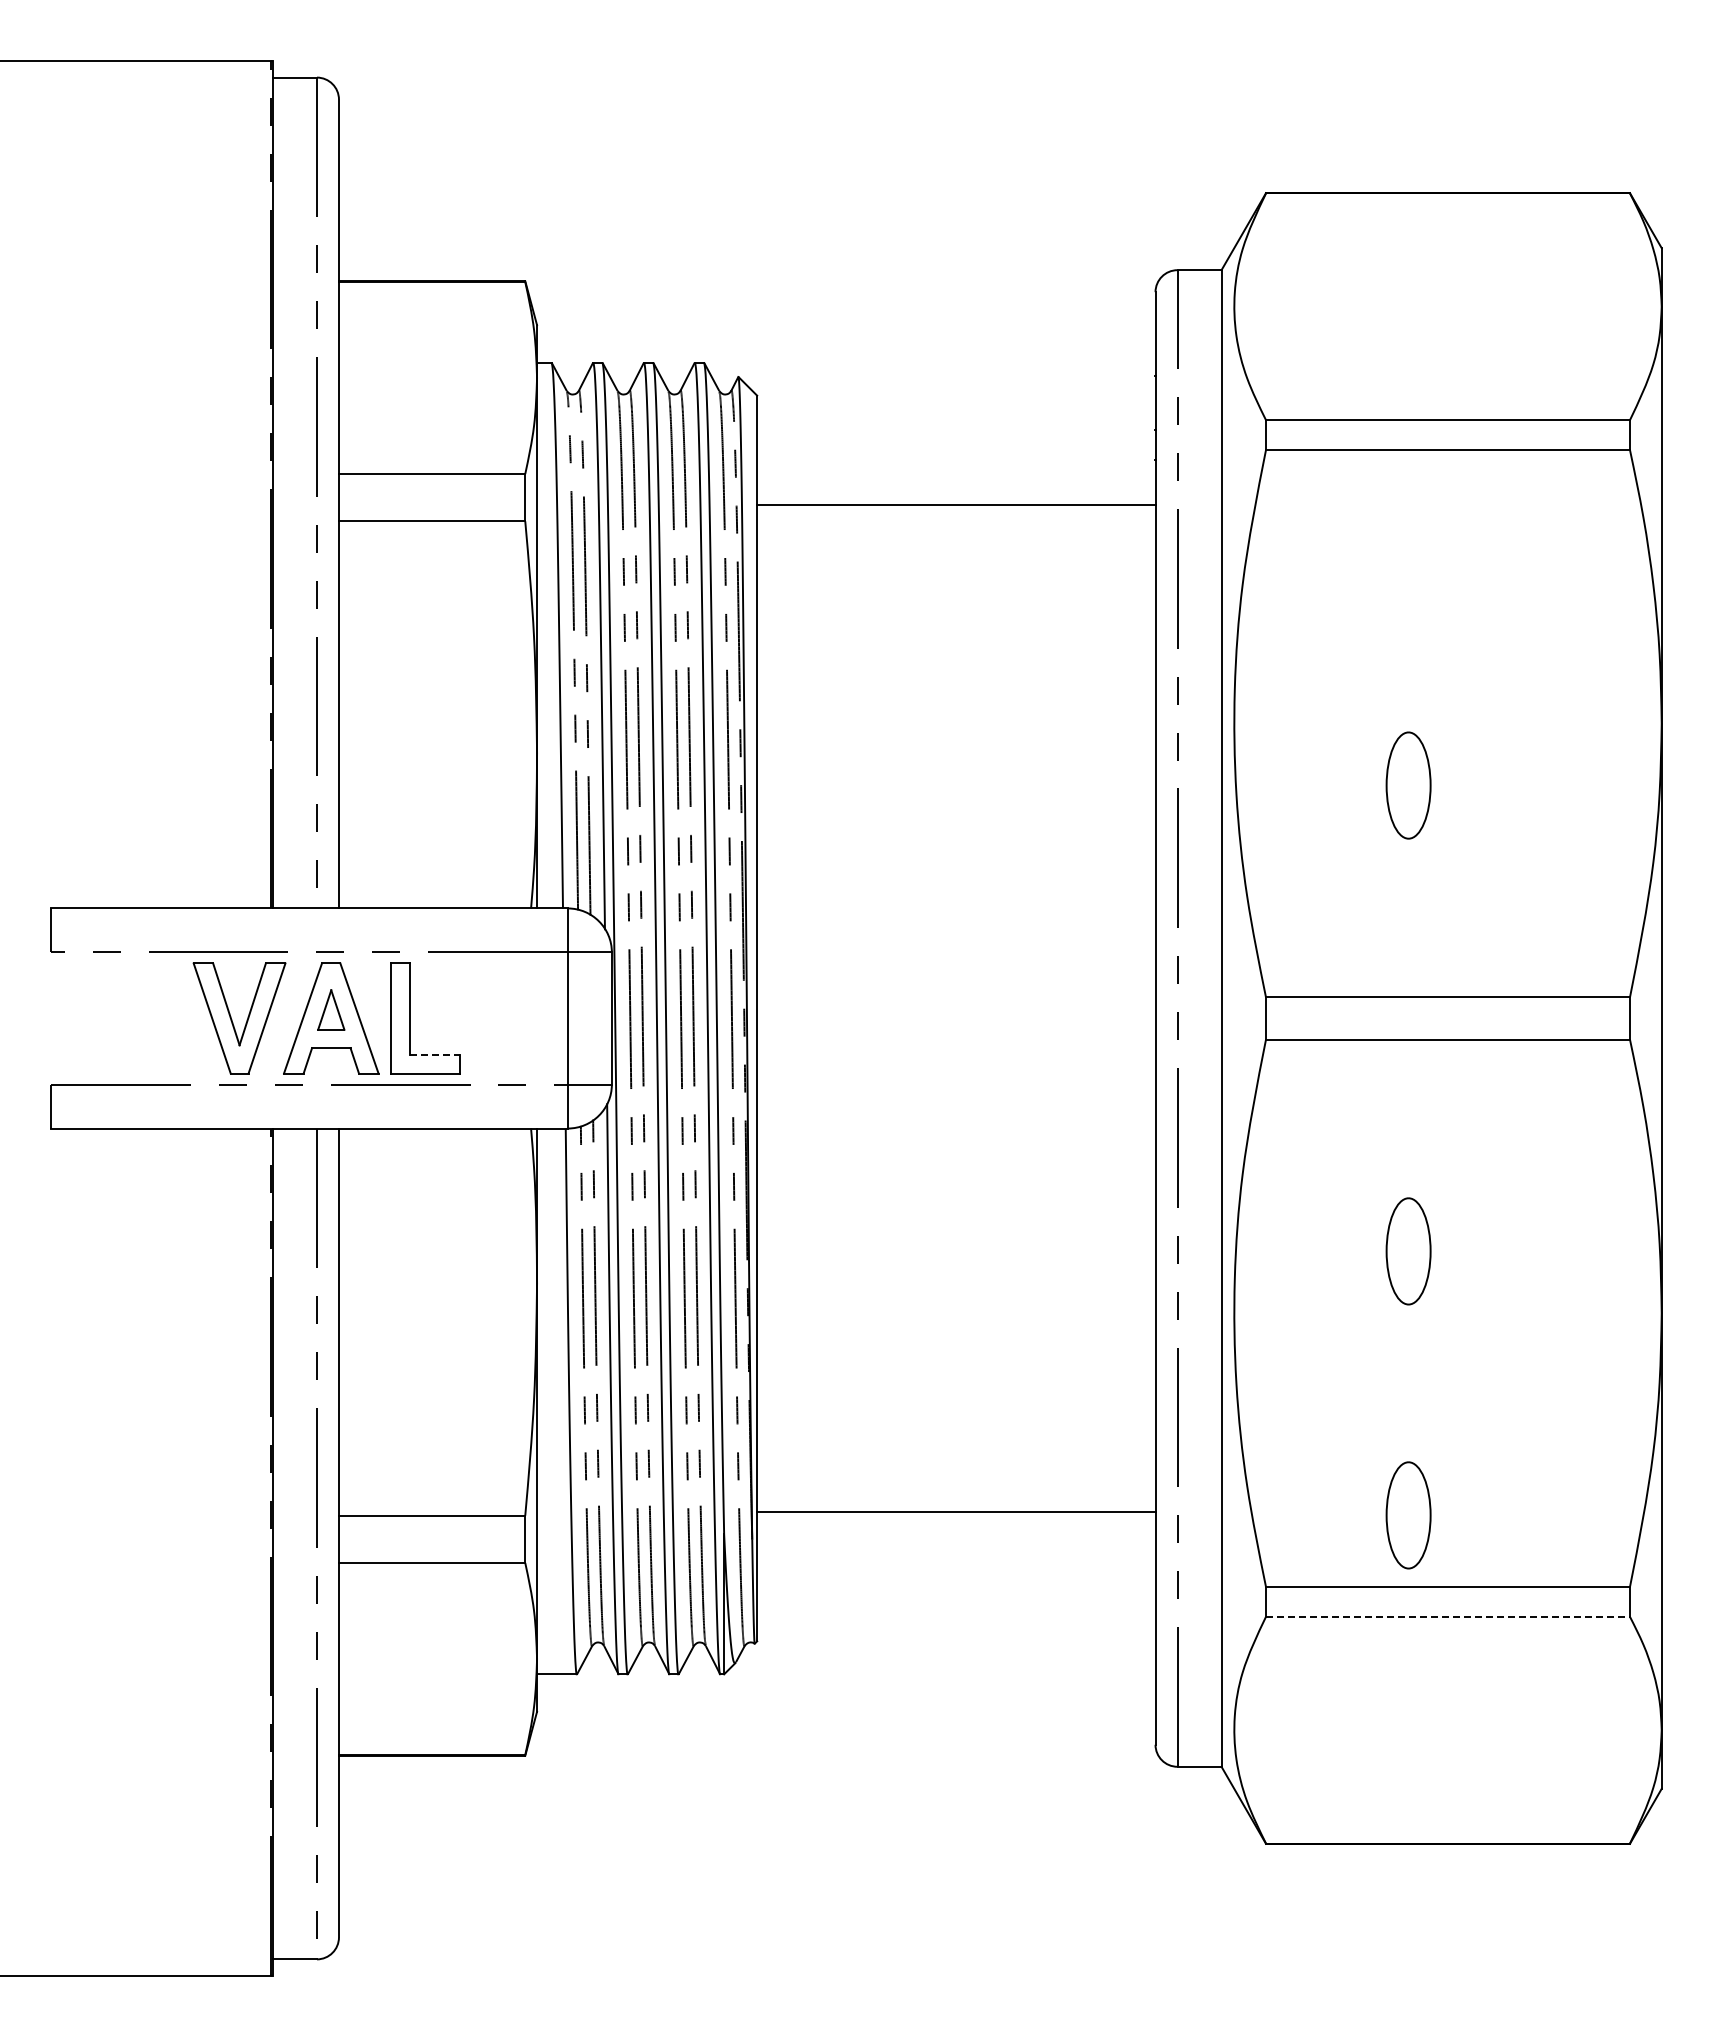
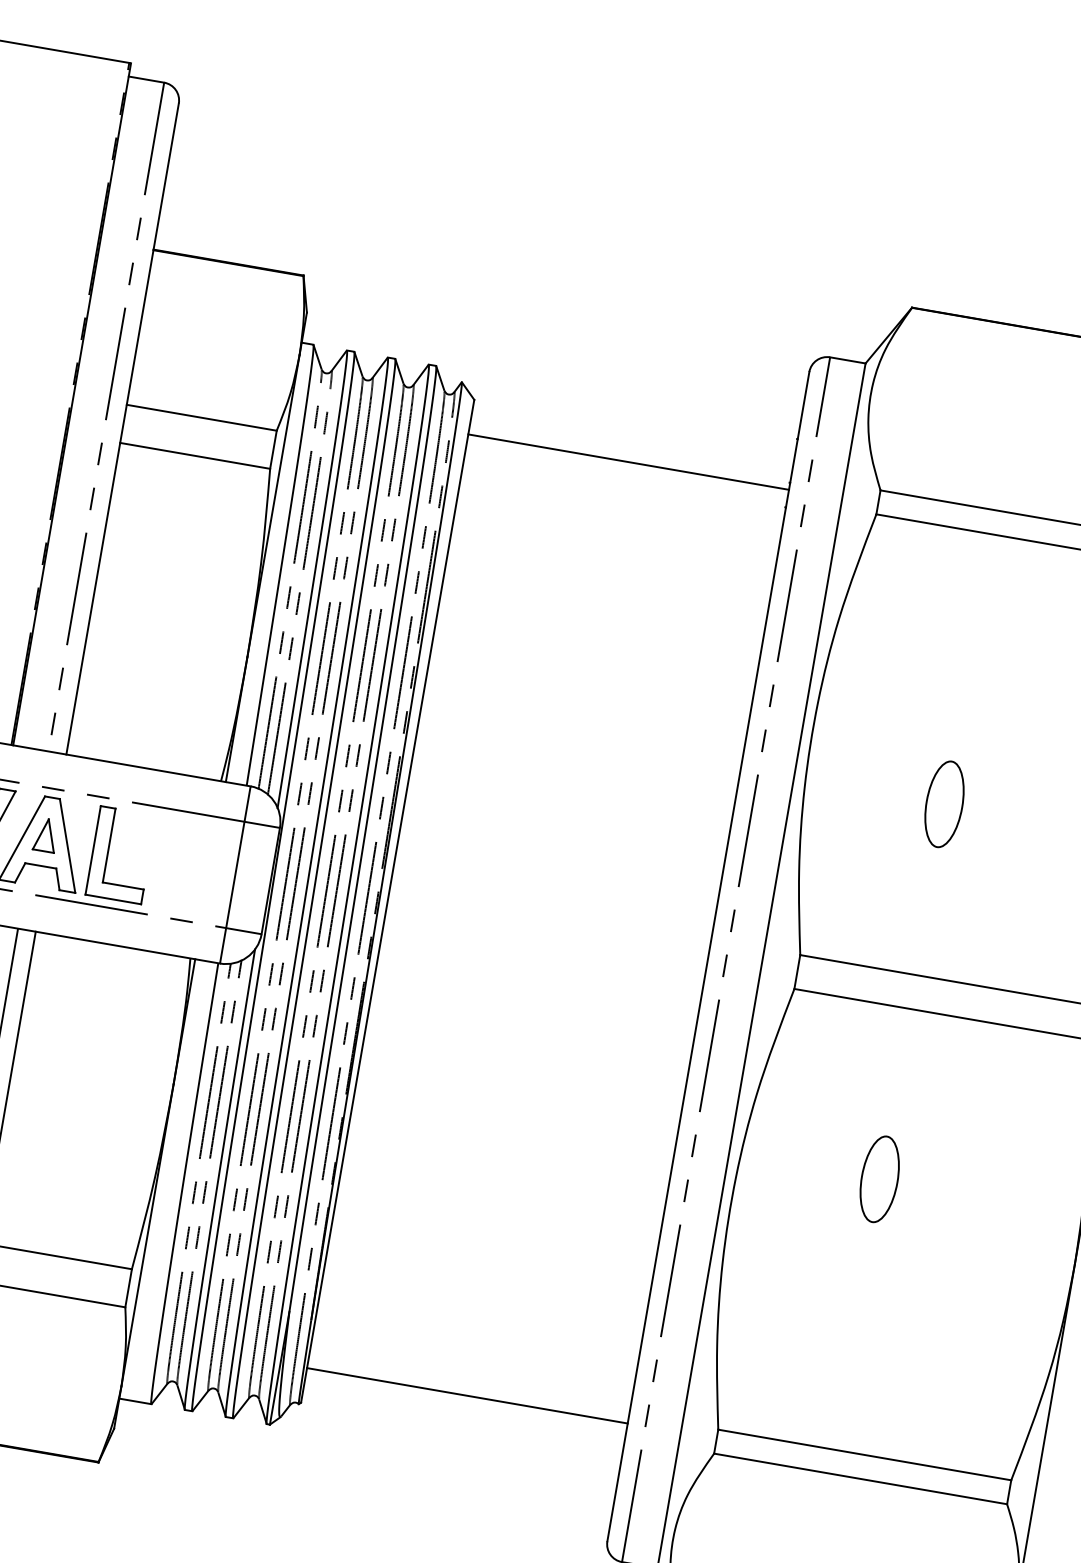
line: (956, 504) -> (628, 462), moved
line: (435, 1055) -> (123, 886), dashed -> solid
line: (956, 1512) -> (467, 1395), moved
part: (1408, 1515) -> (842, 1391), removed
line: (1448, 1616) -> (861, 1478), dashed -> solid

